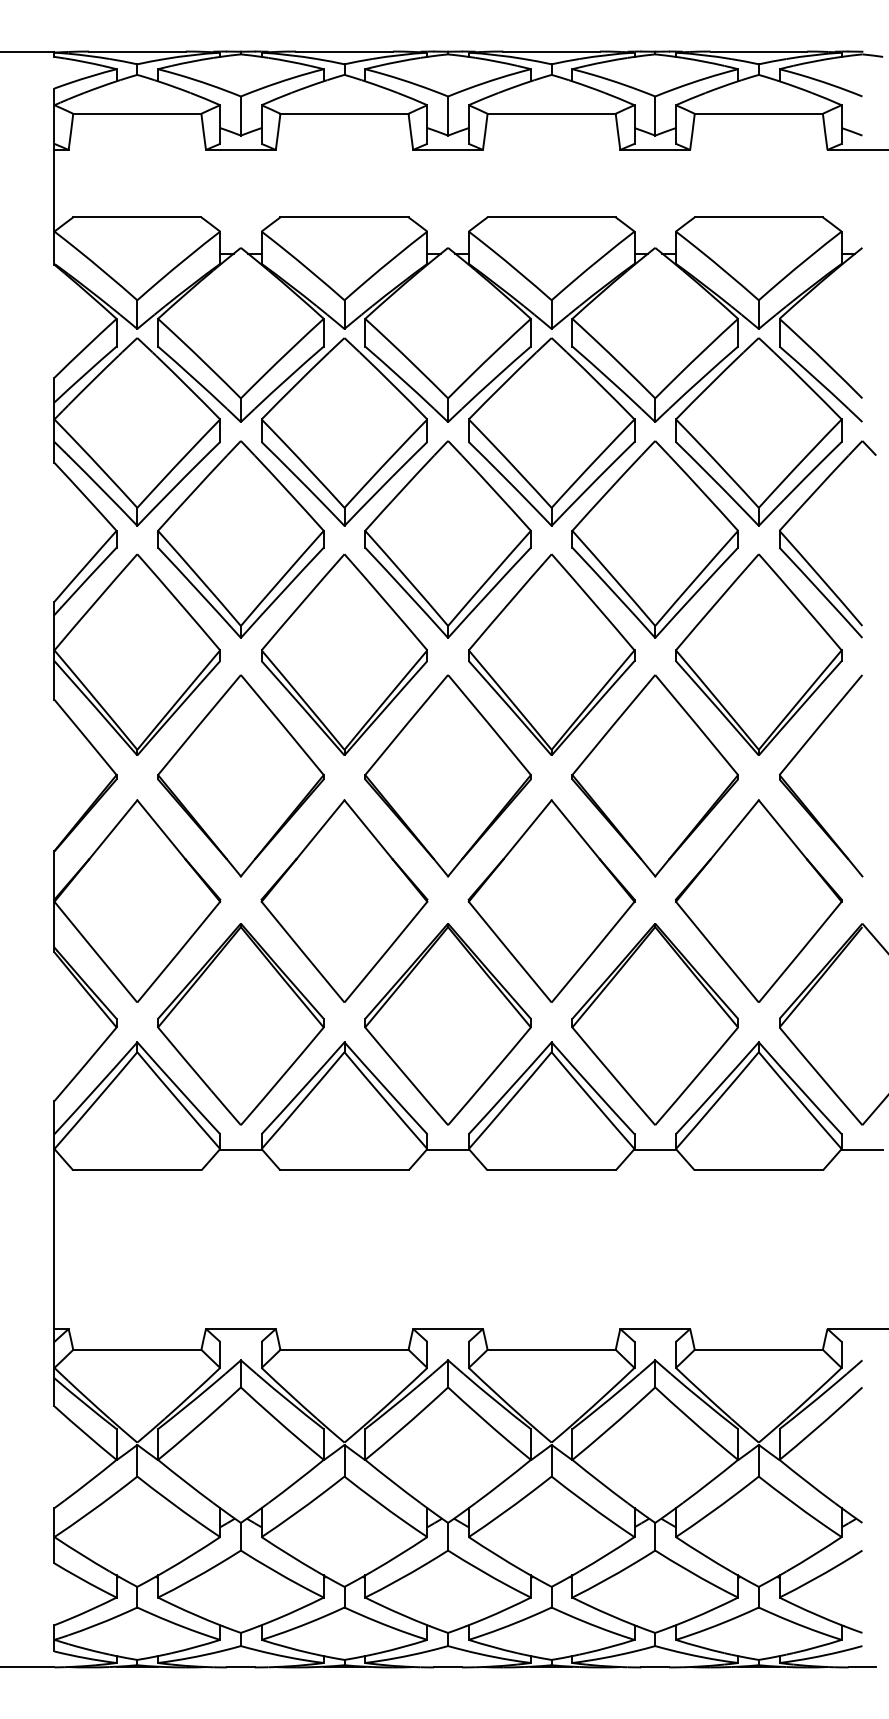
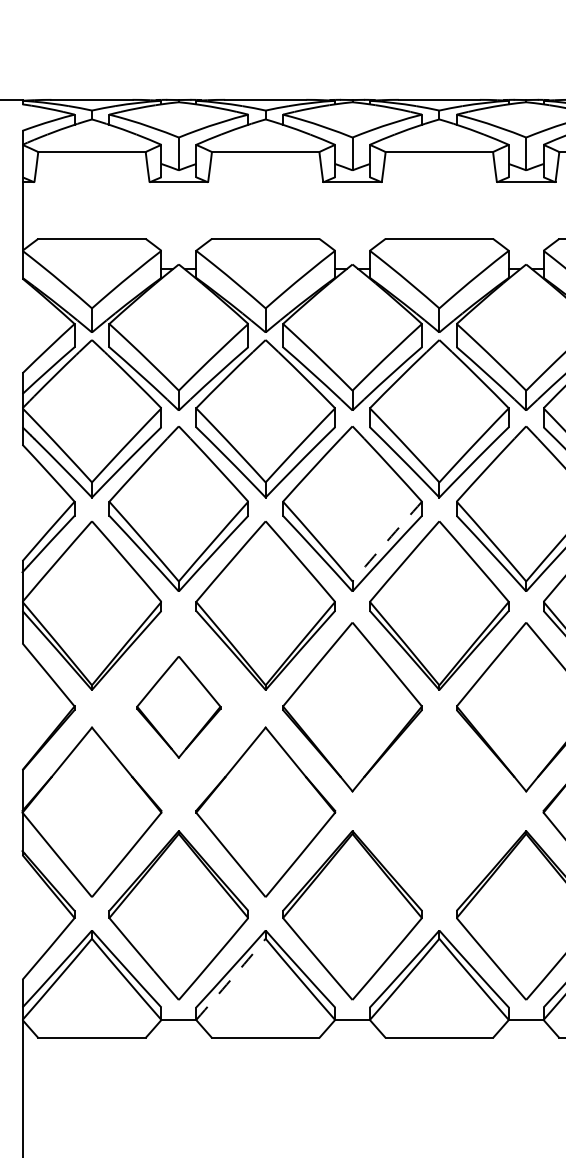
arc: (489, 578) -> (387, 541), solid -> dashed
part: (240, 775) -> (178, 706), size x0.6
part: (551, 900) -> (439, 811), removed
arc: (303, 1100) -> (231, 979), solid -> dashed

